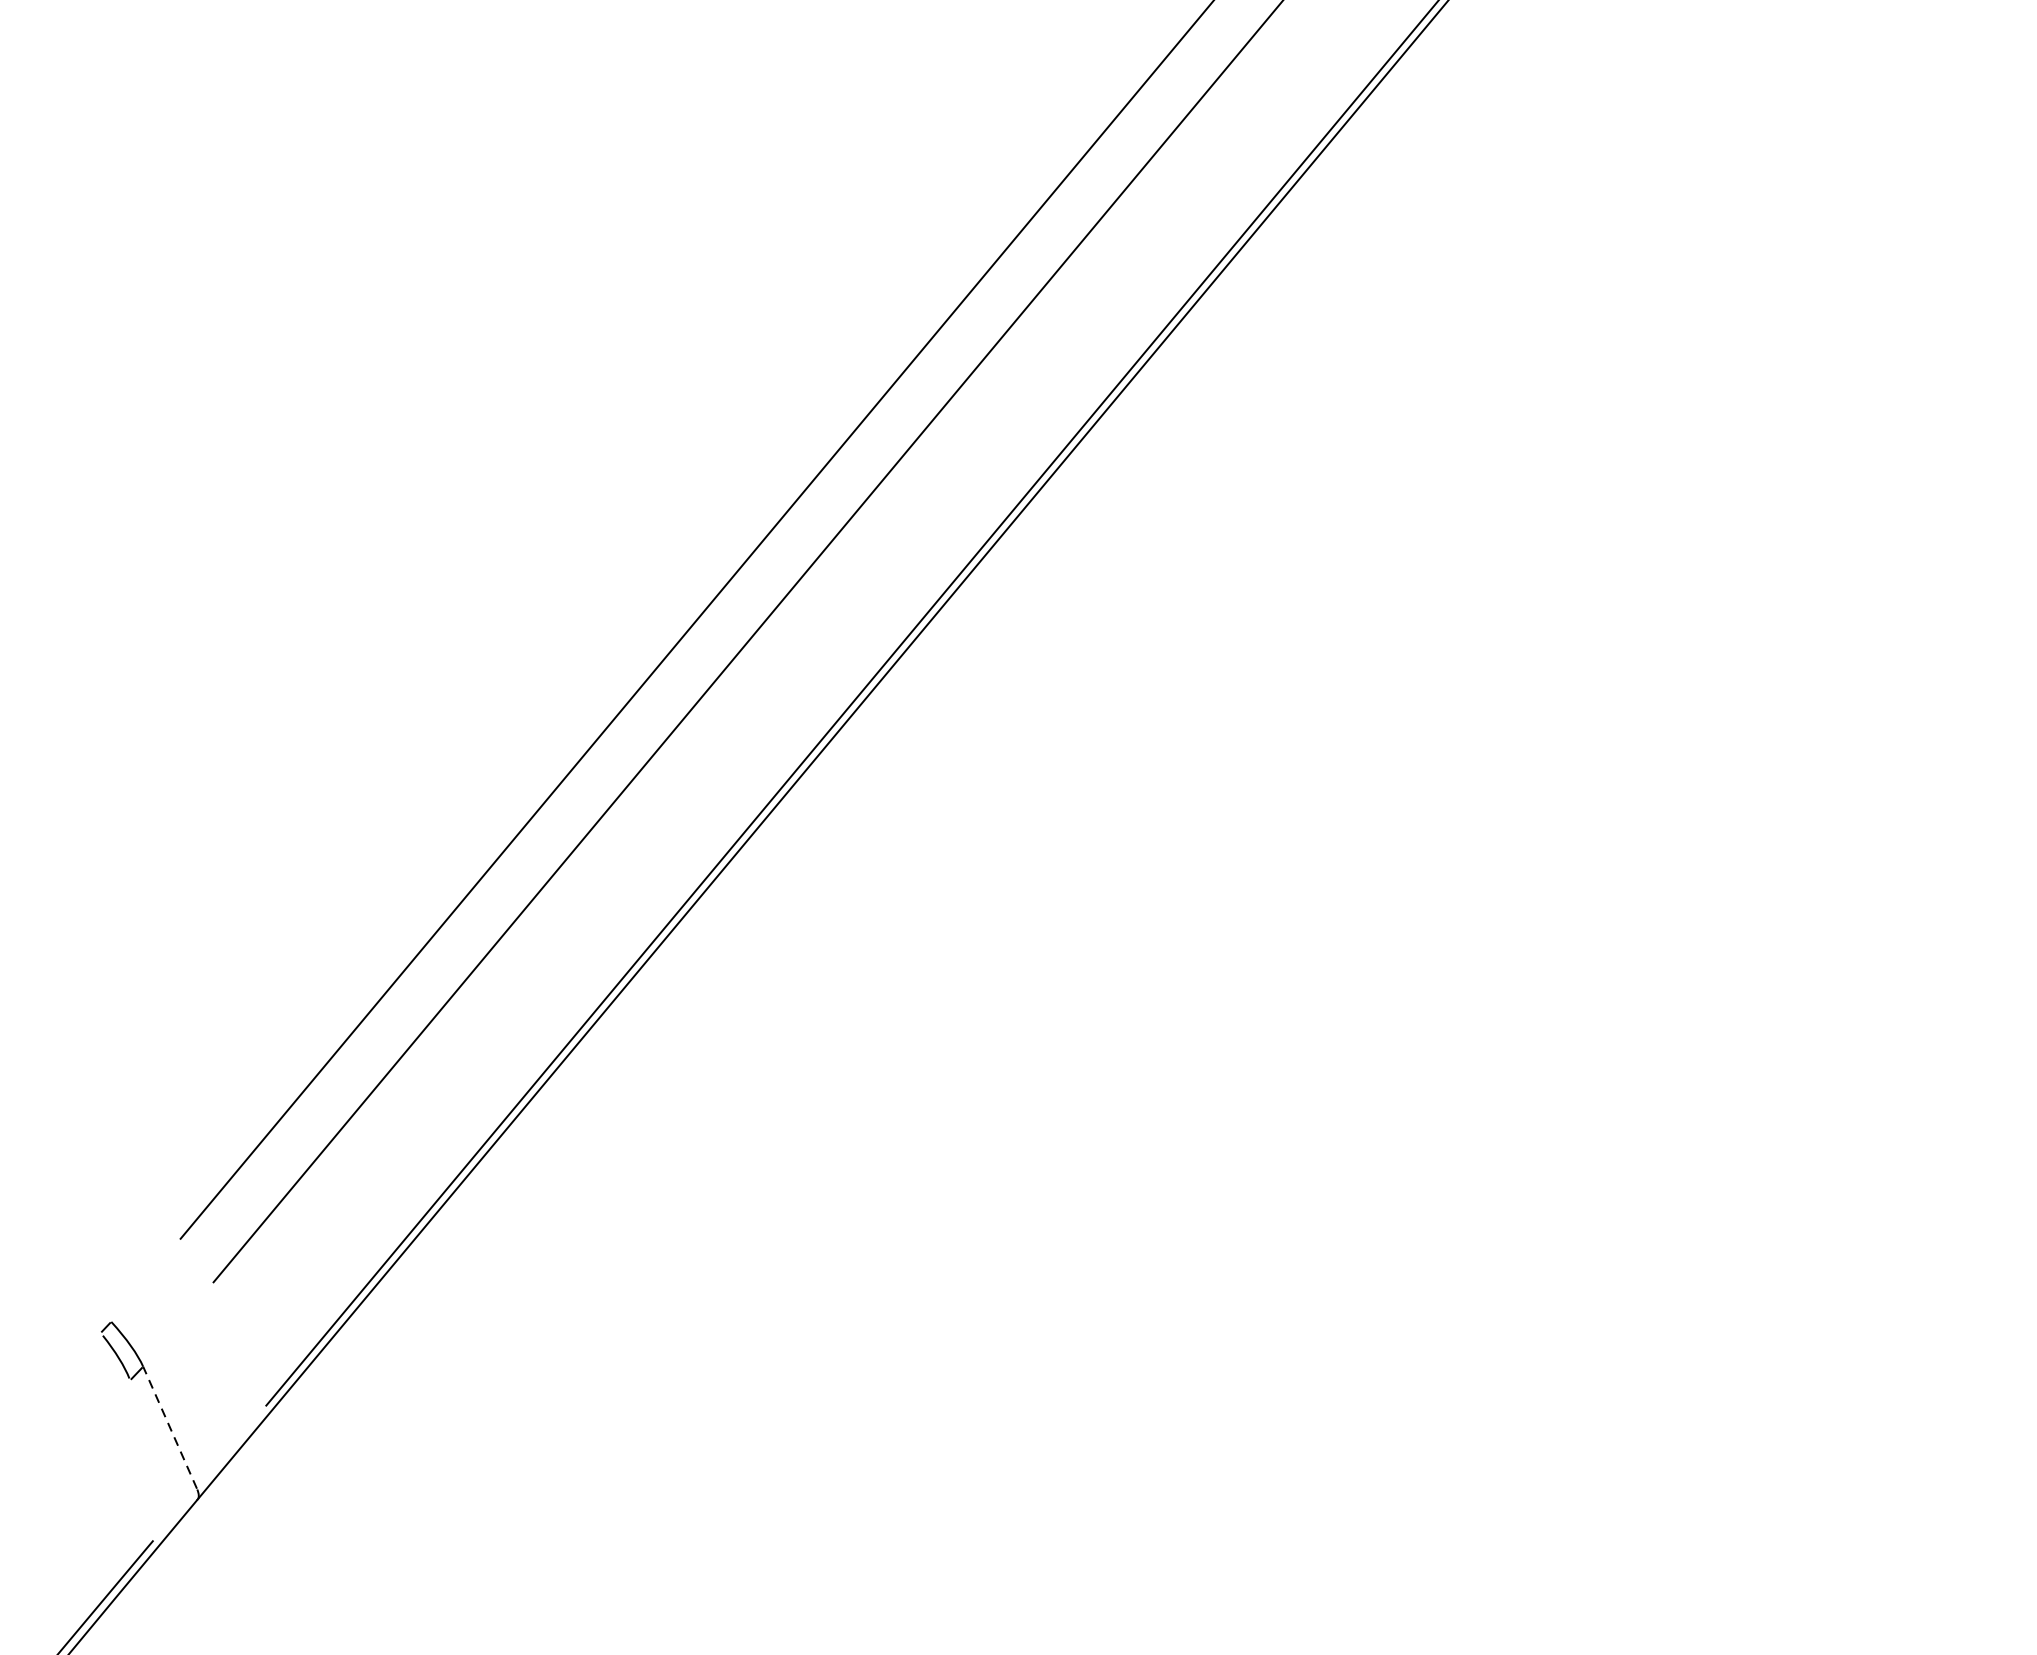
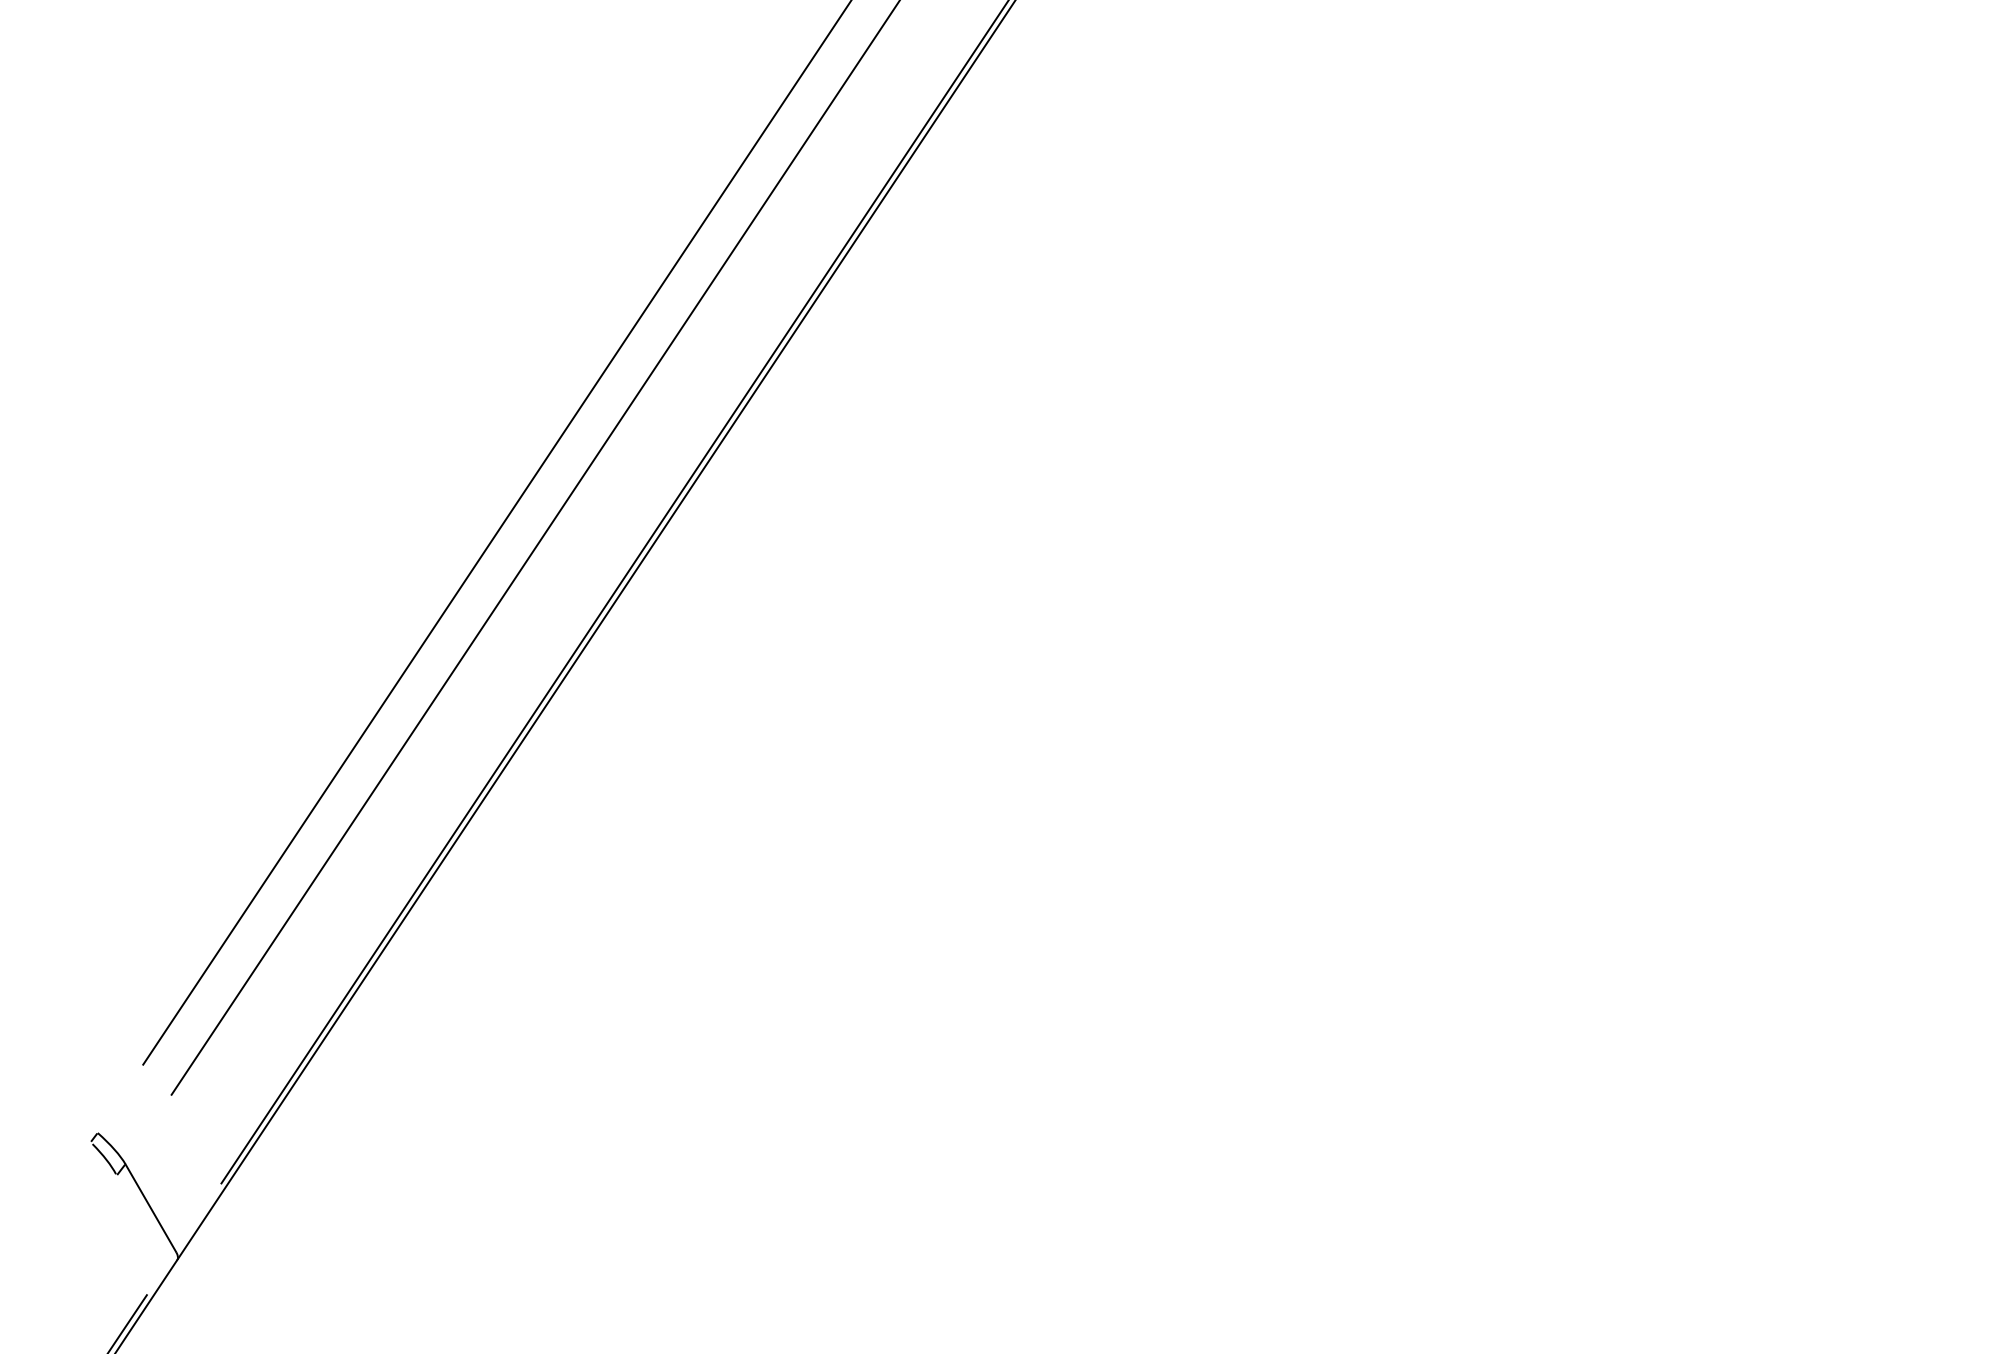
line: (169, 1427) -> (150, 1207), dashed -> solid

